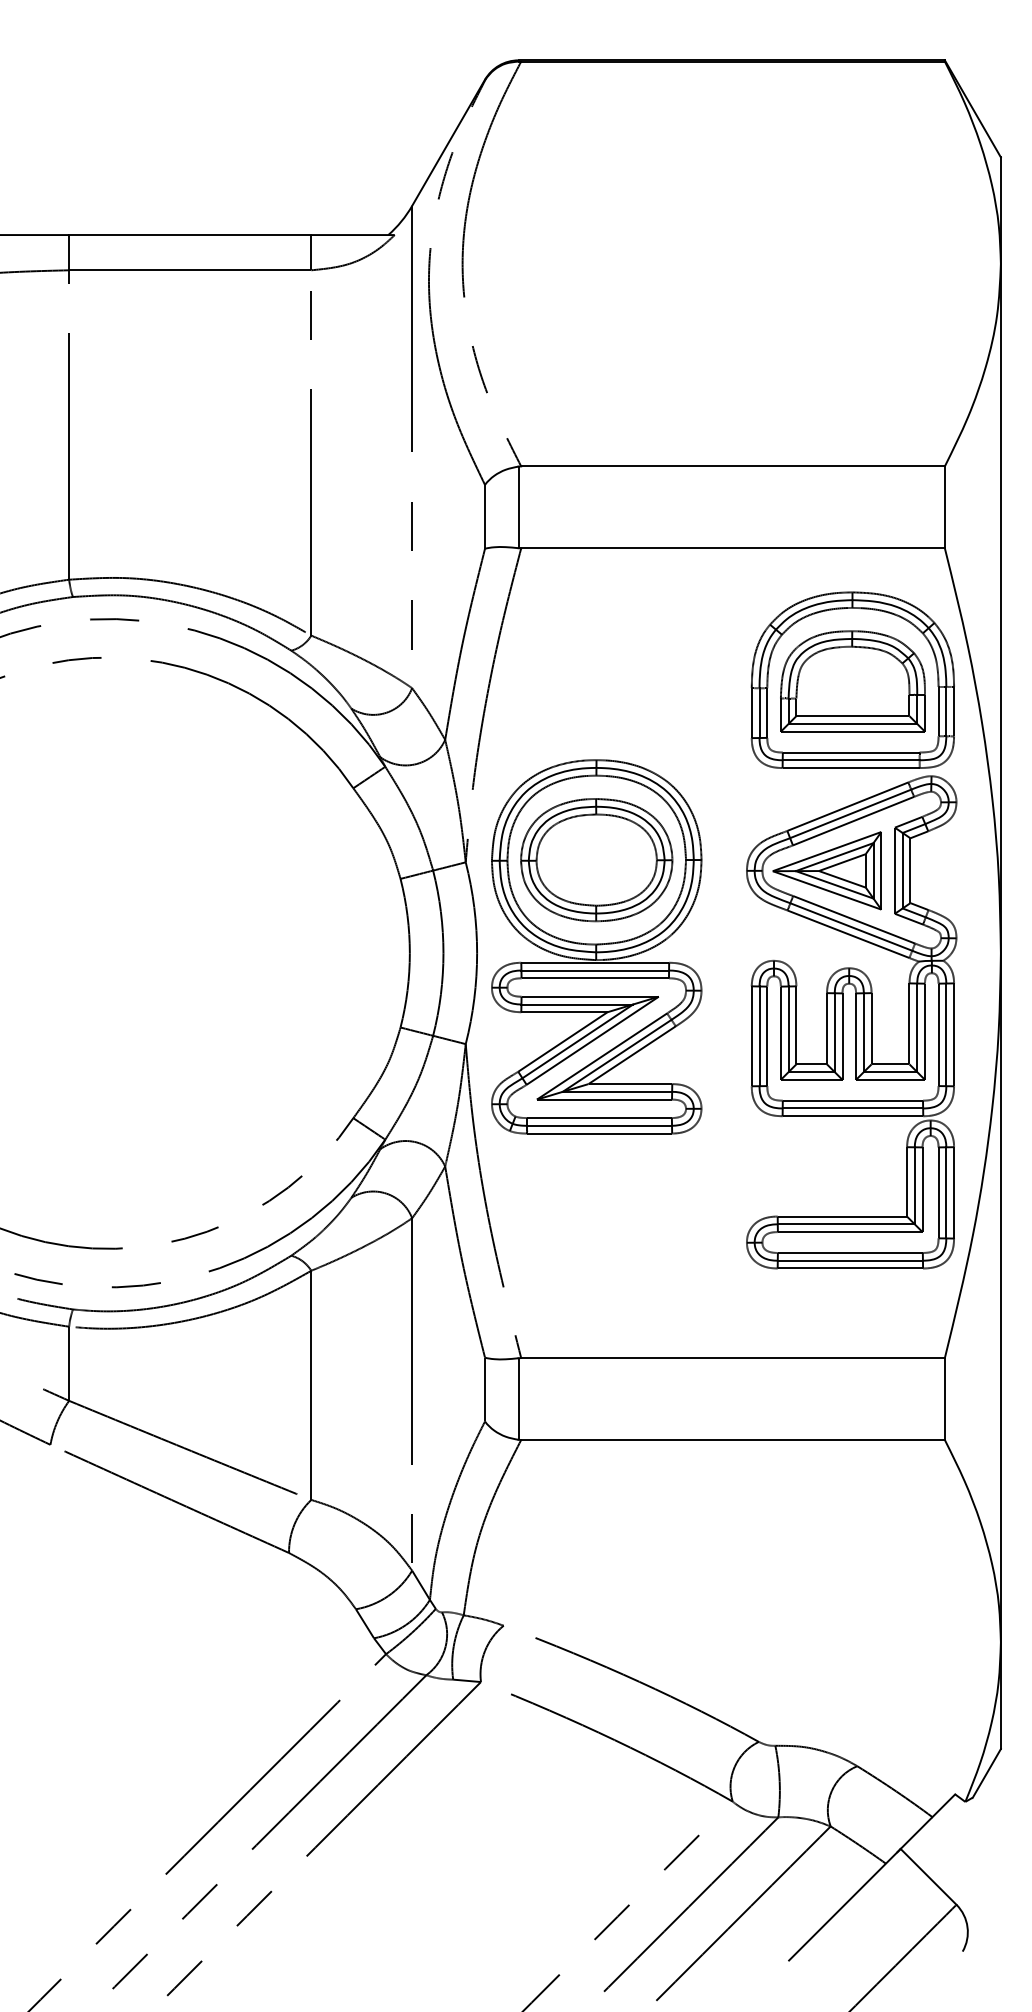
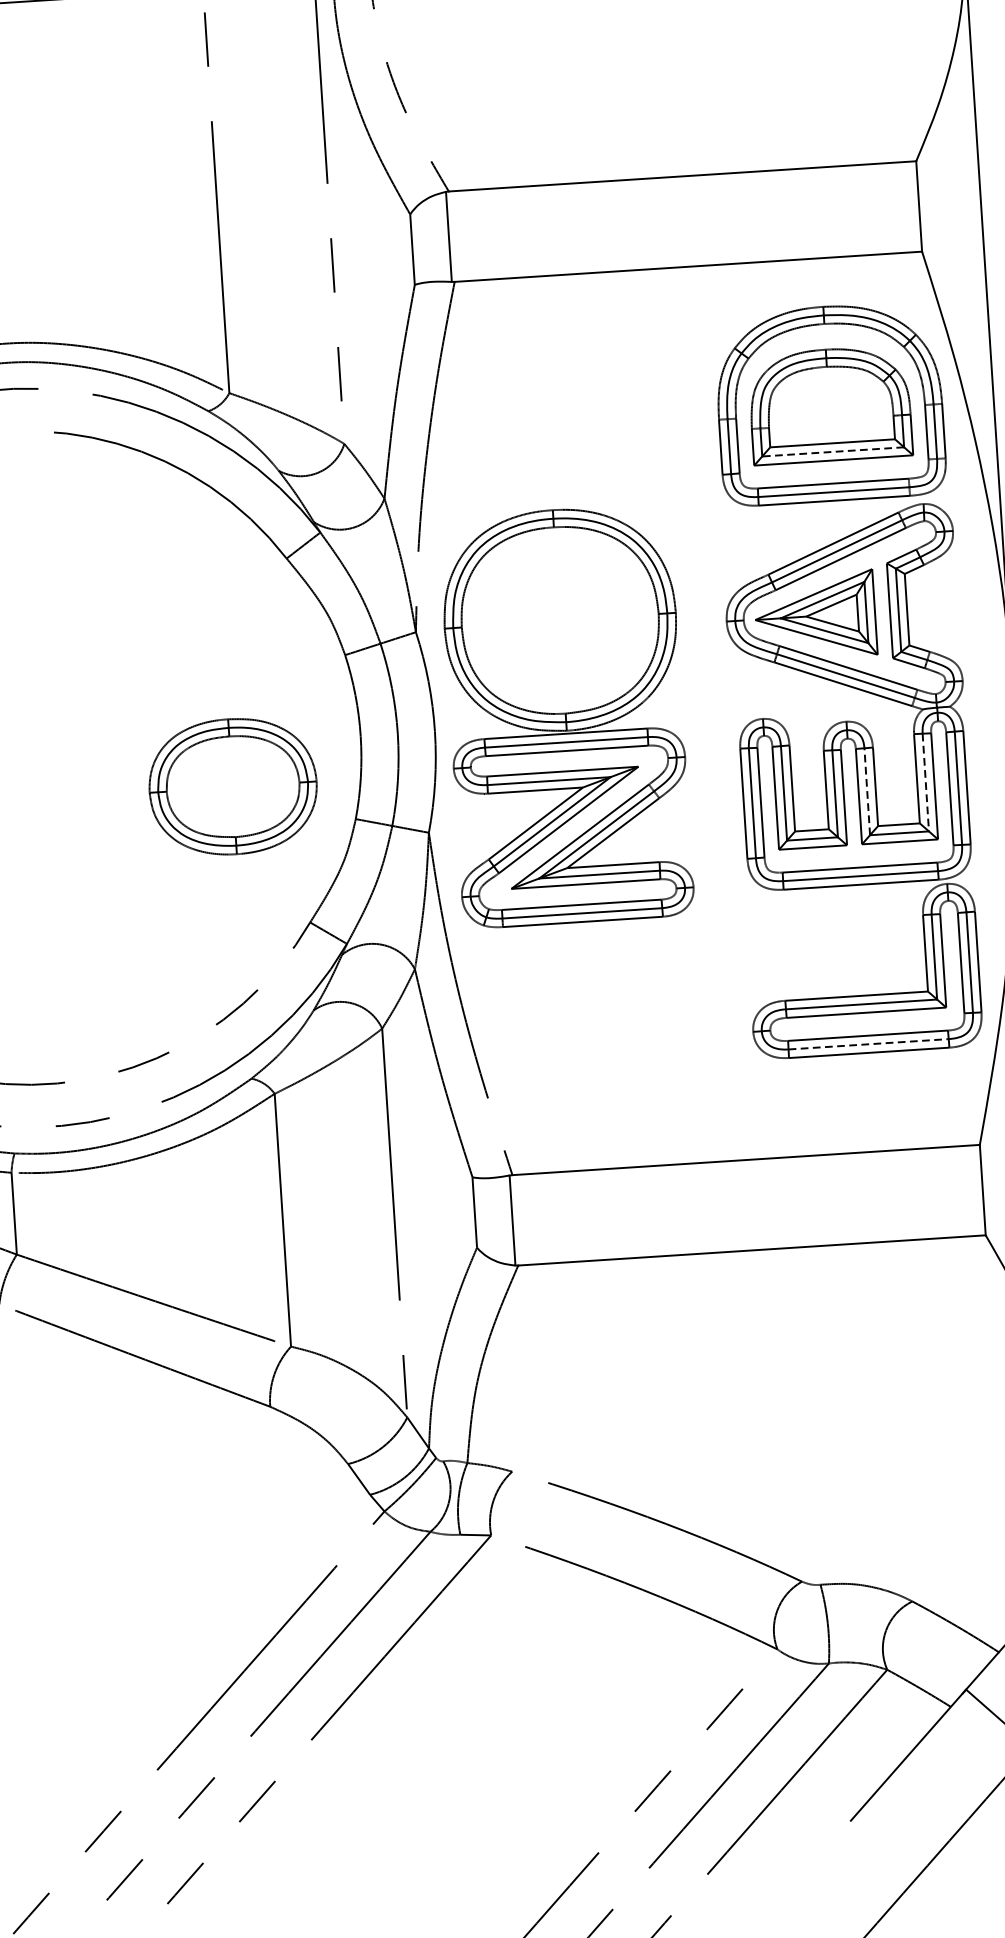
line: (852, 723) -> (832, 451), solid -> dashed
part: (596, 860) -> (232, 787), moved
line: (917, 1028) -> (926, 783), solid -> dashed
line: (863, 1032) -> (866, 791), solid -> dashed
line: (850, 1260) -> (868, 1044), solid -> dashed

